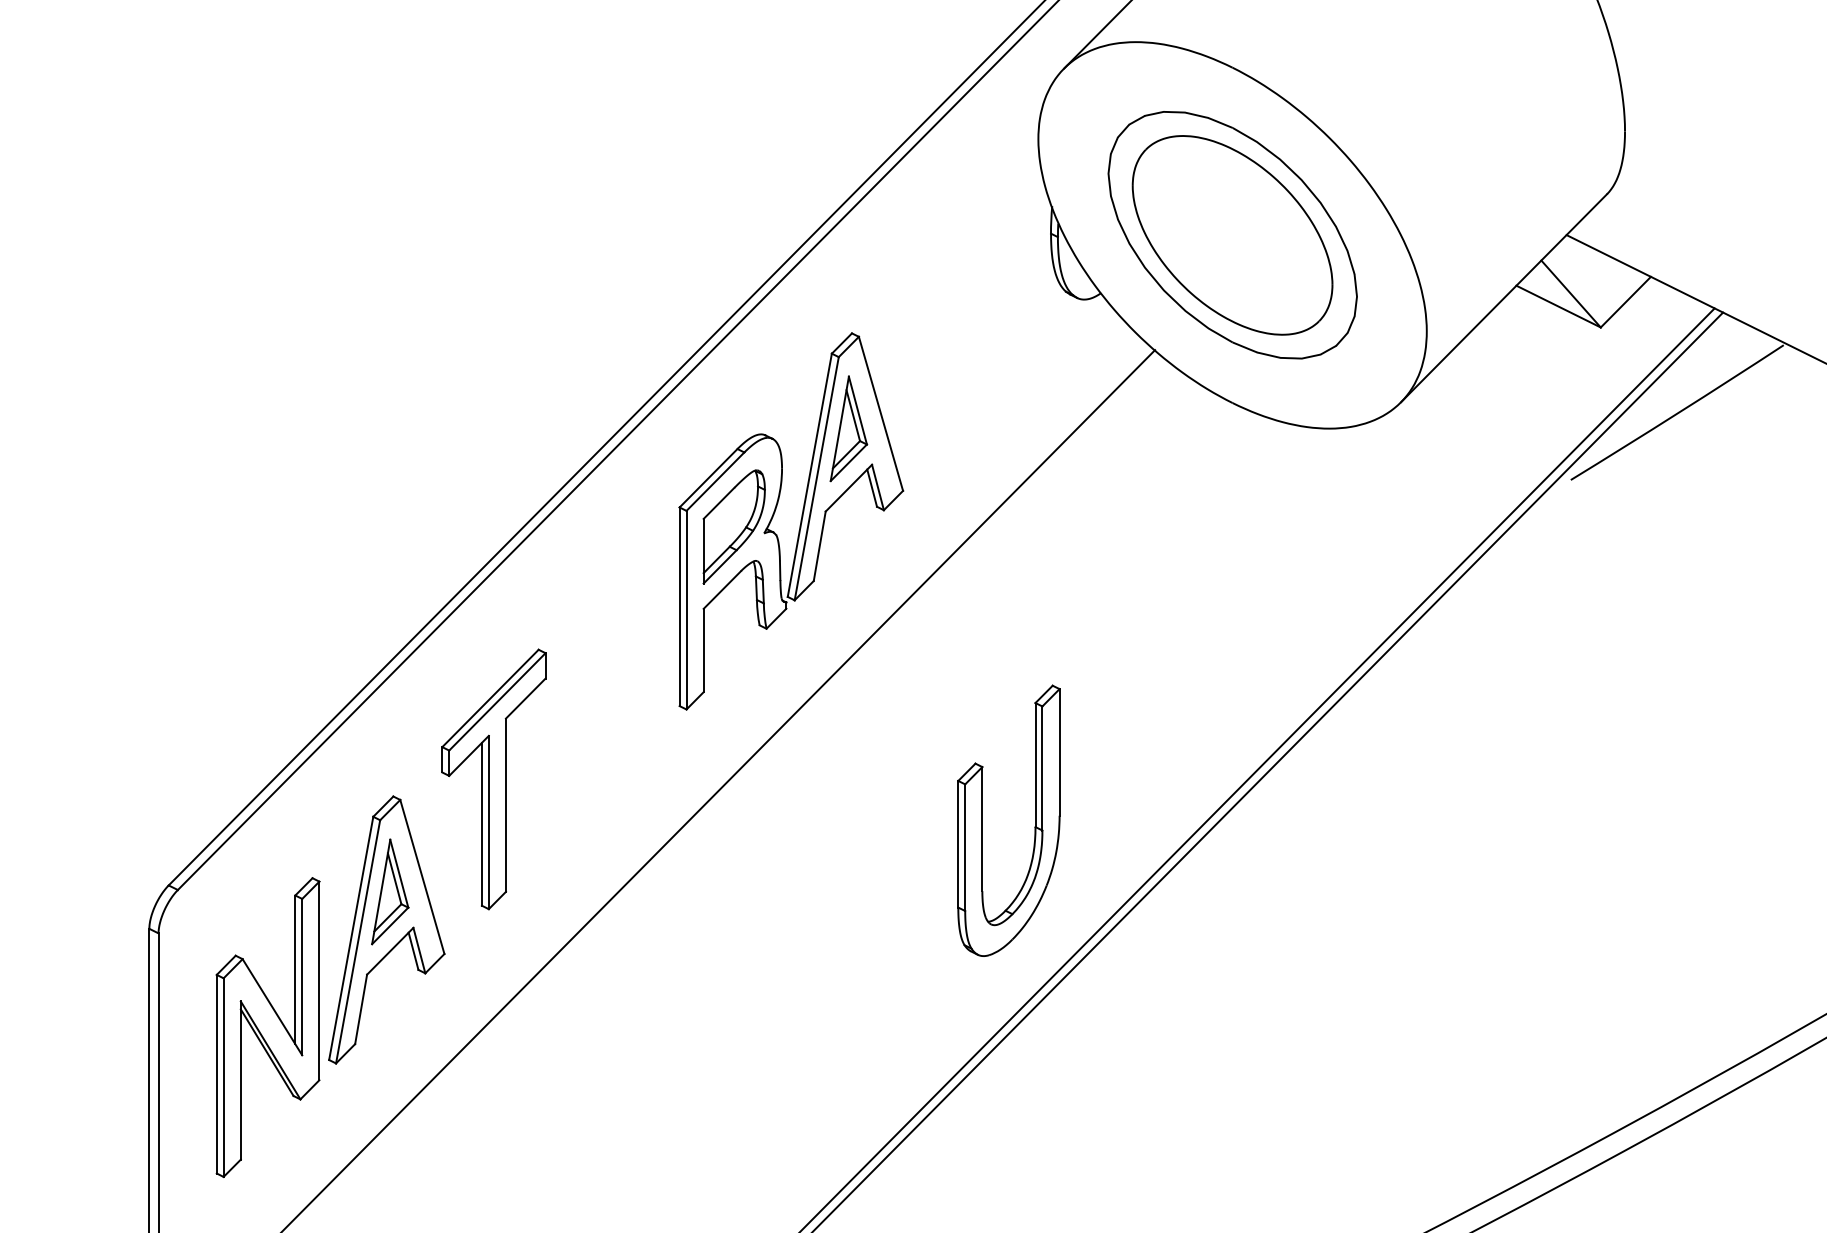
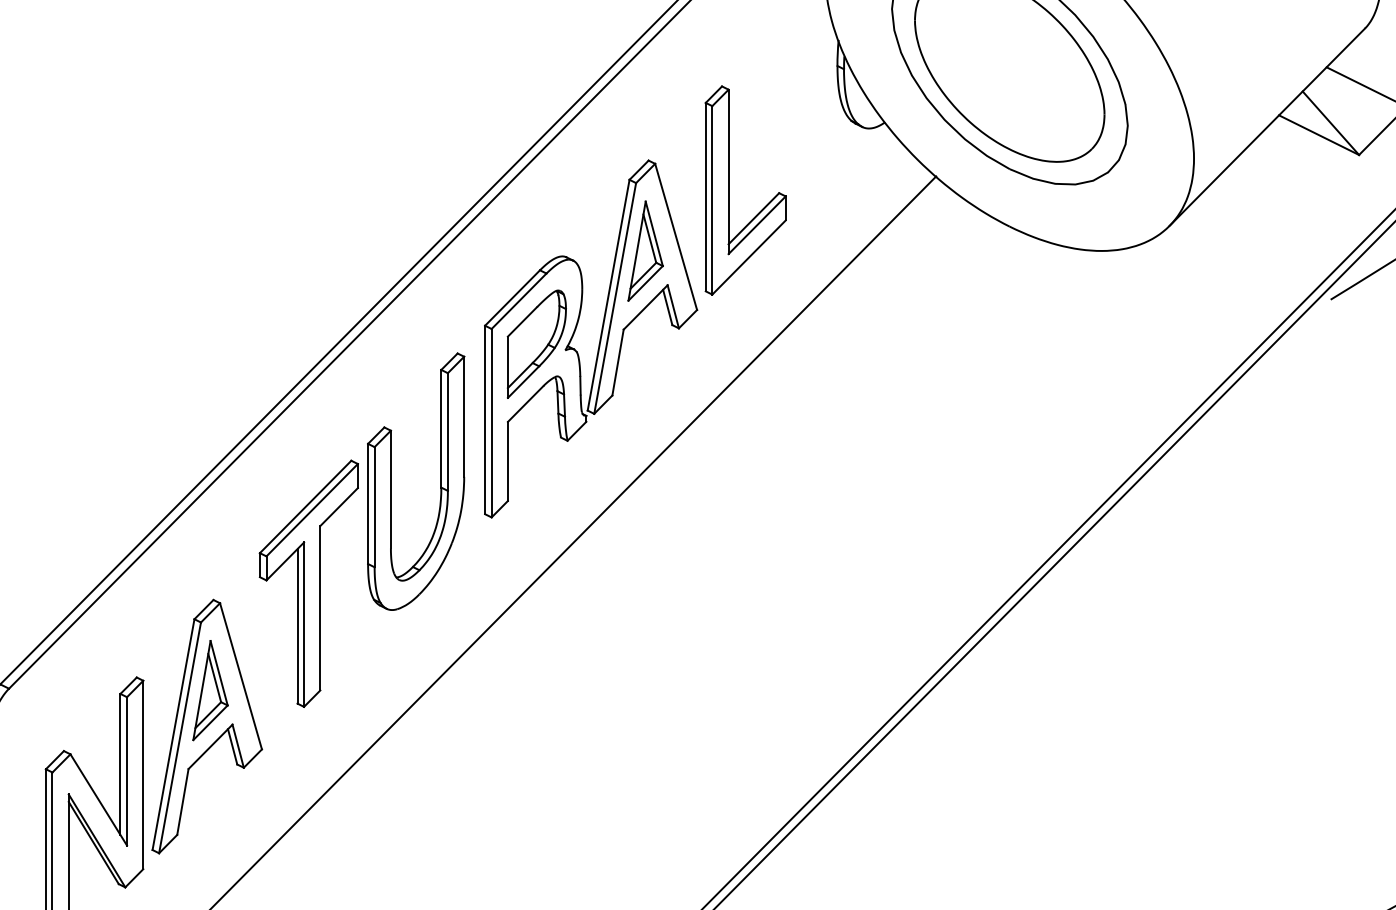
part: (936, 364) -> (728, 190), added
part: (982, 820) -> (391, 481), moved

